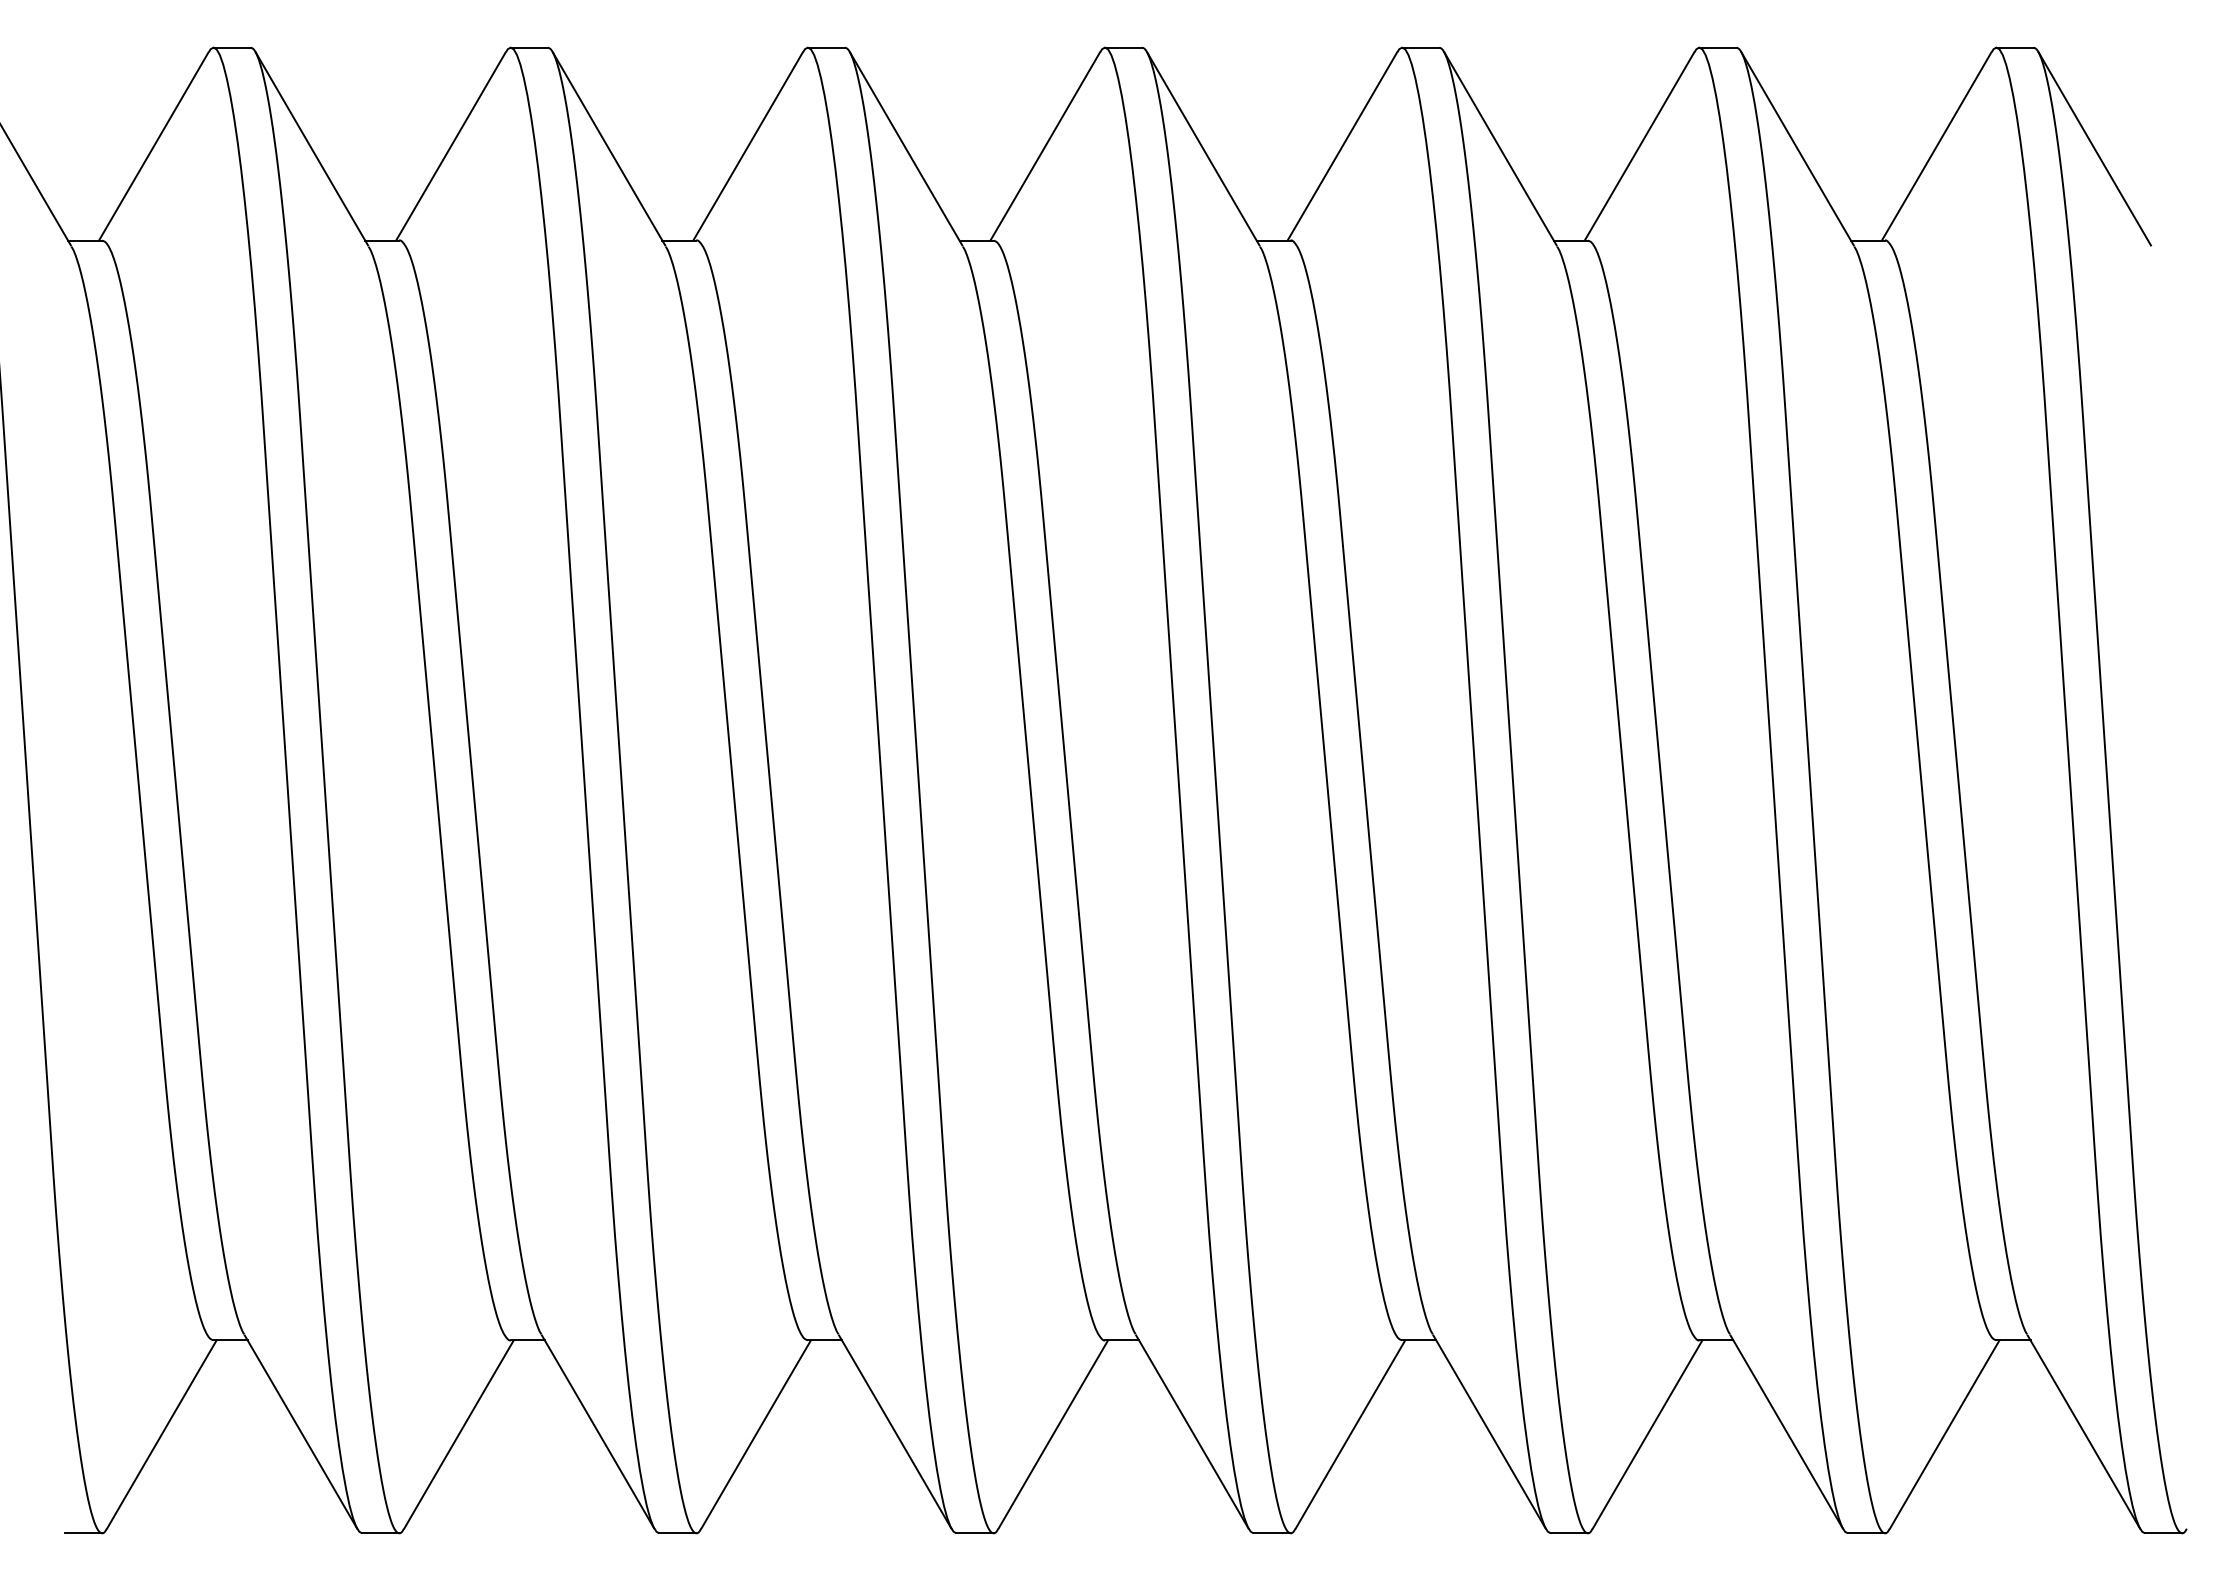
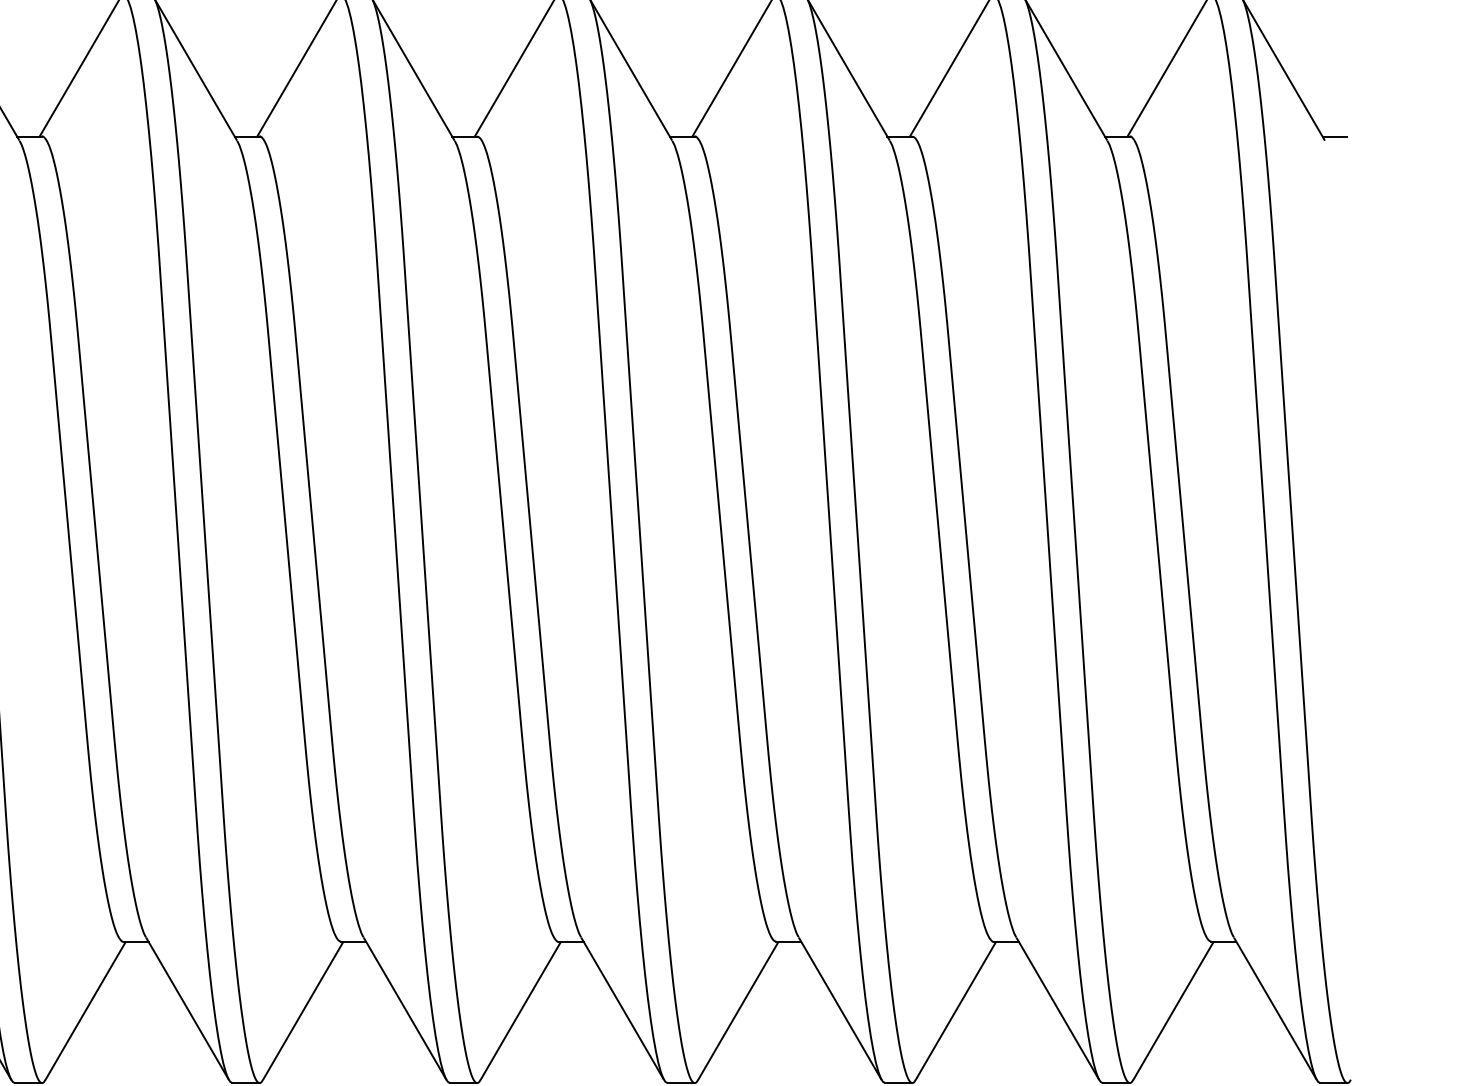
line: (2165, 240) -> (1335, 136), added

